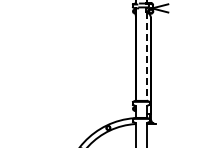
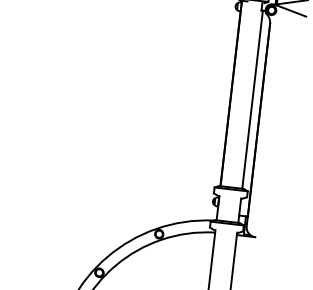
line: (146, 56) -> (252, 99), dashed -> solid

